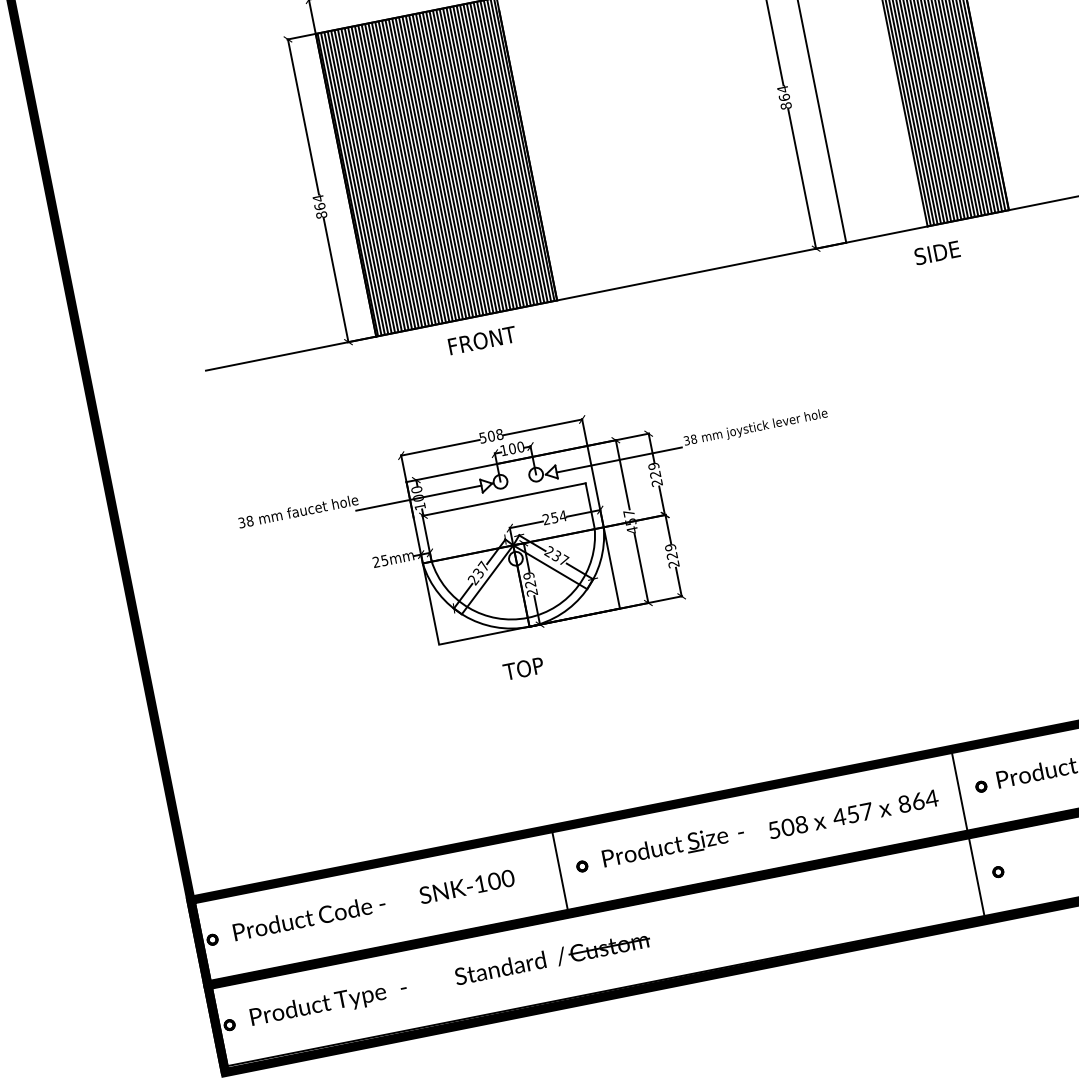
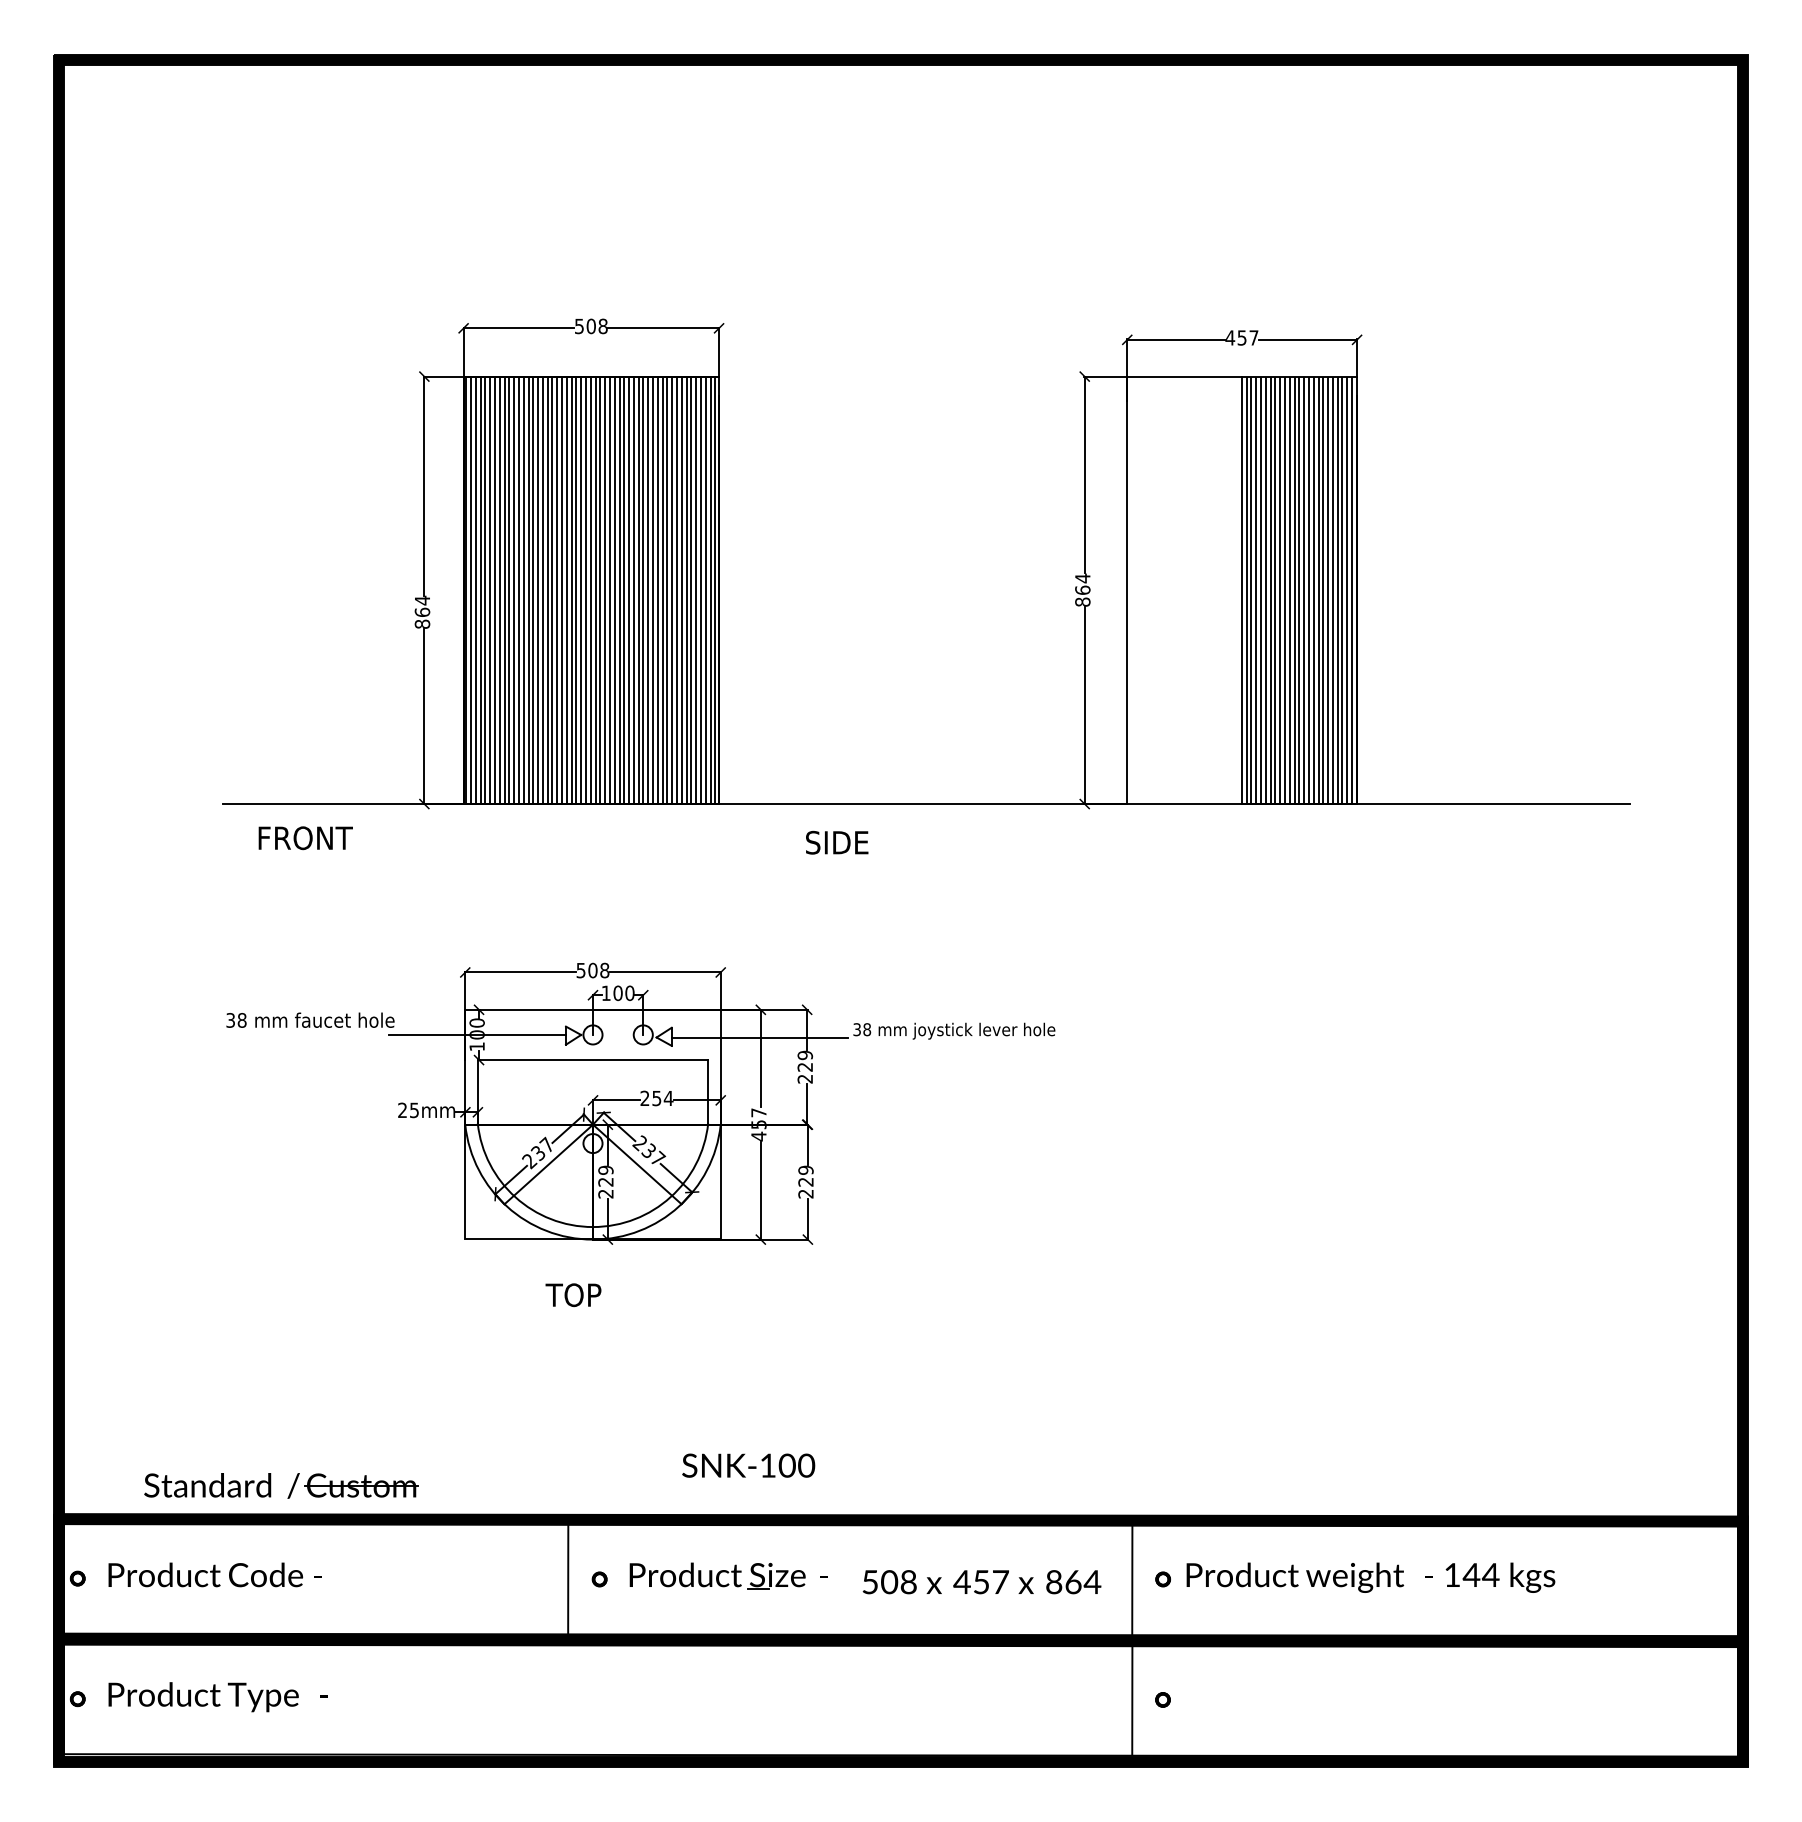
text: (937, 252) -> (837, 842), moved
text: (482, 340) -> (305, 838), moved
text: (466, 886) -> (748, 1465), moved
part: (545, 959) -> (271, 1485), moved

